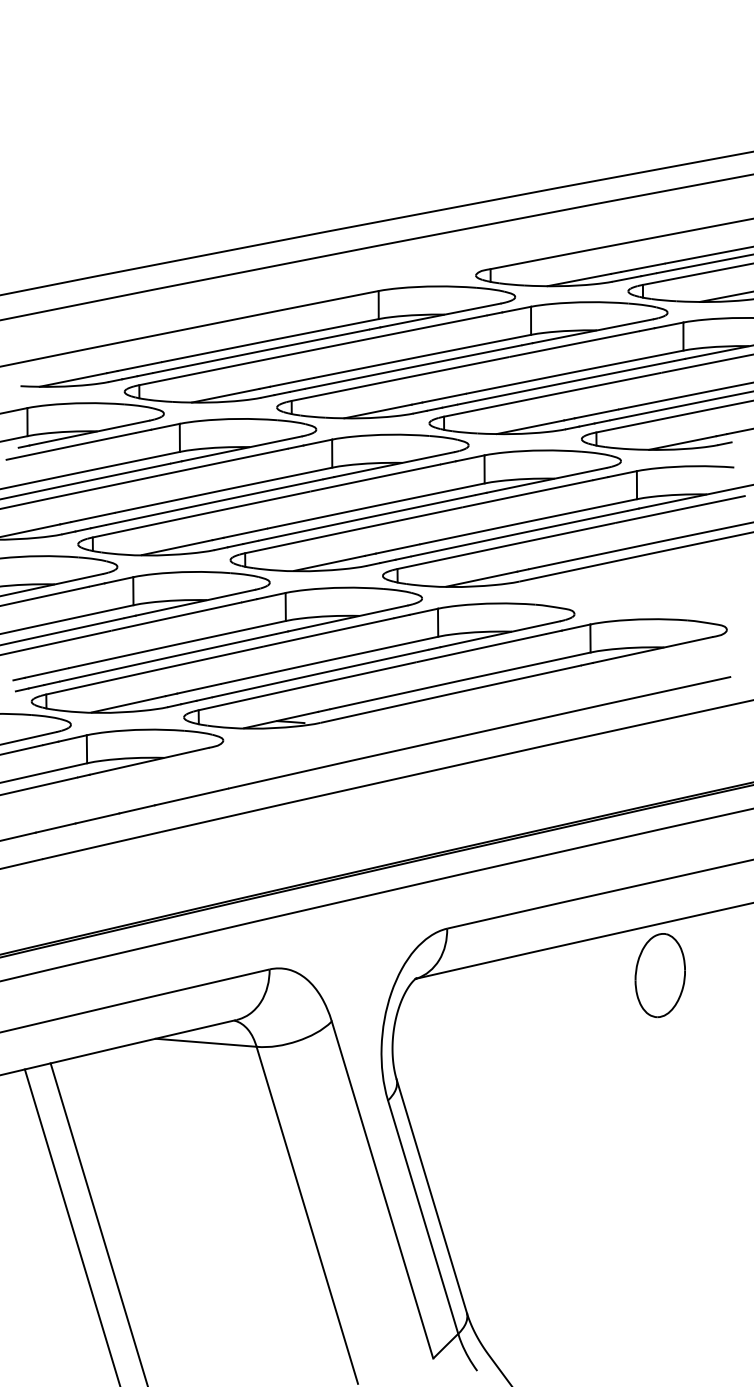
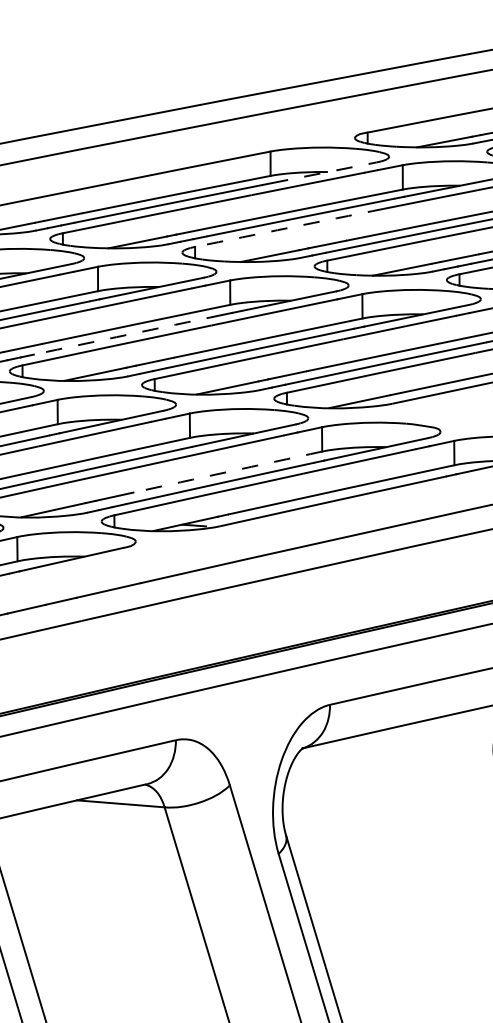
line: (440, 315) -> (324, 172), solid -> dashed
arc: (400, 378) -> (289, 227), solid -> dashed
arc: (214, 502) -> (128, 335), solid -> dashed
arc: (329, 660) -> (227, 472), solid -> dashed

